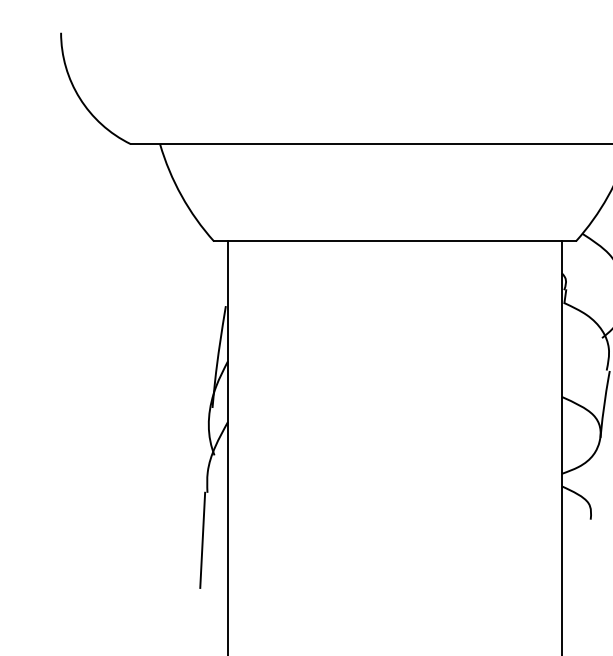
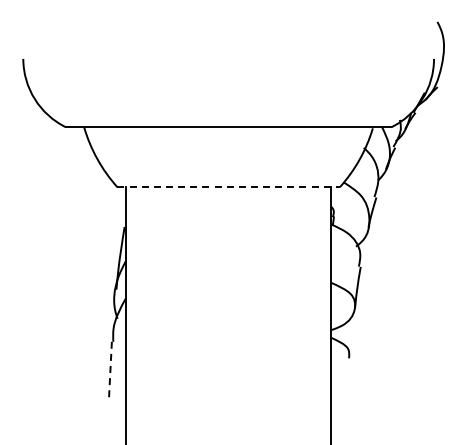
line: (396, 241) -> (229, 187), solid -> dashed
line: (202, 541) -> (110, 371), solid -> dashed

